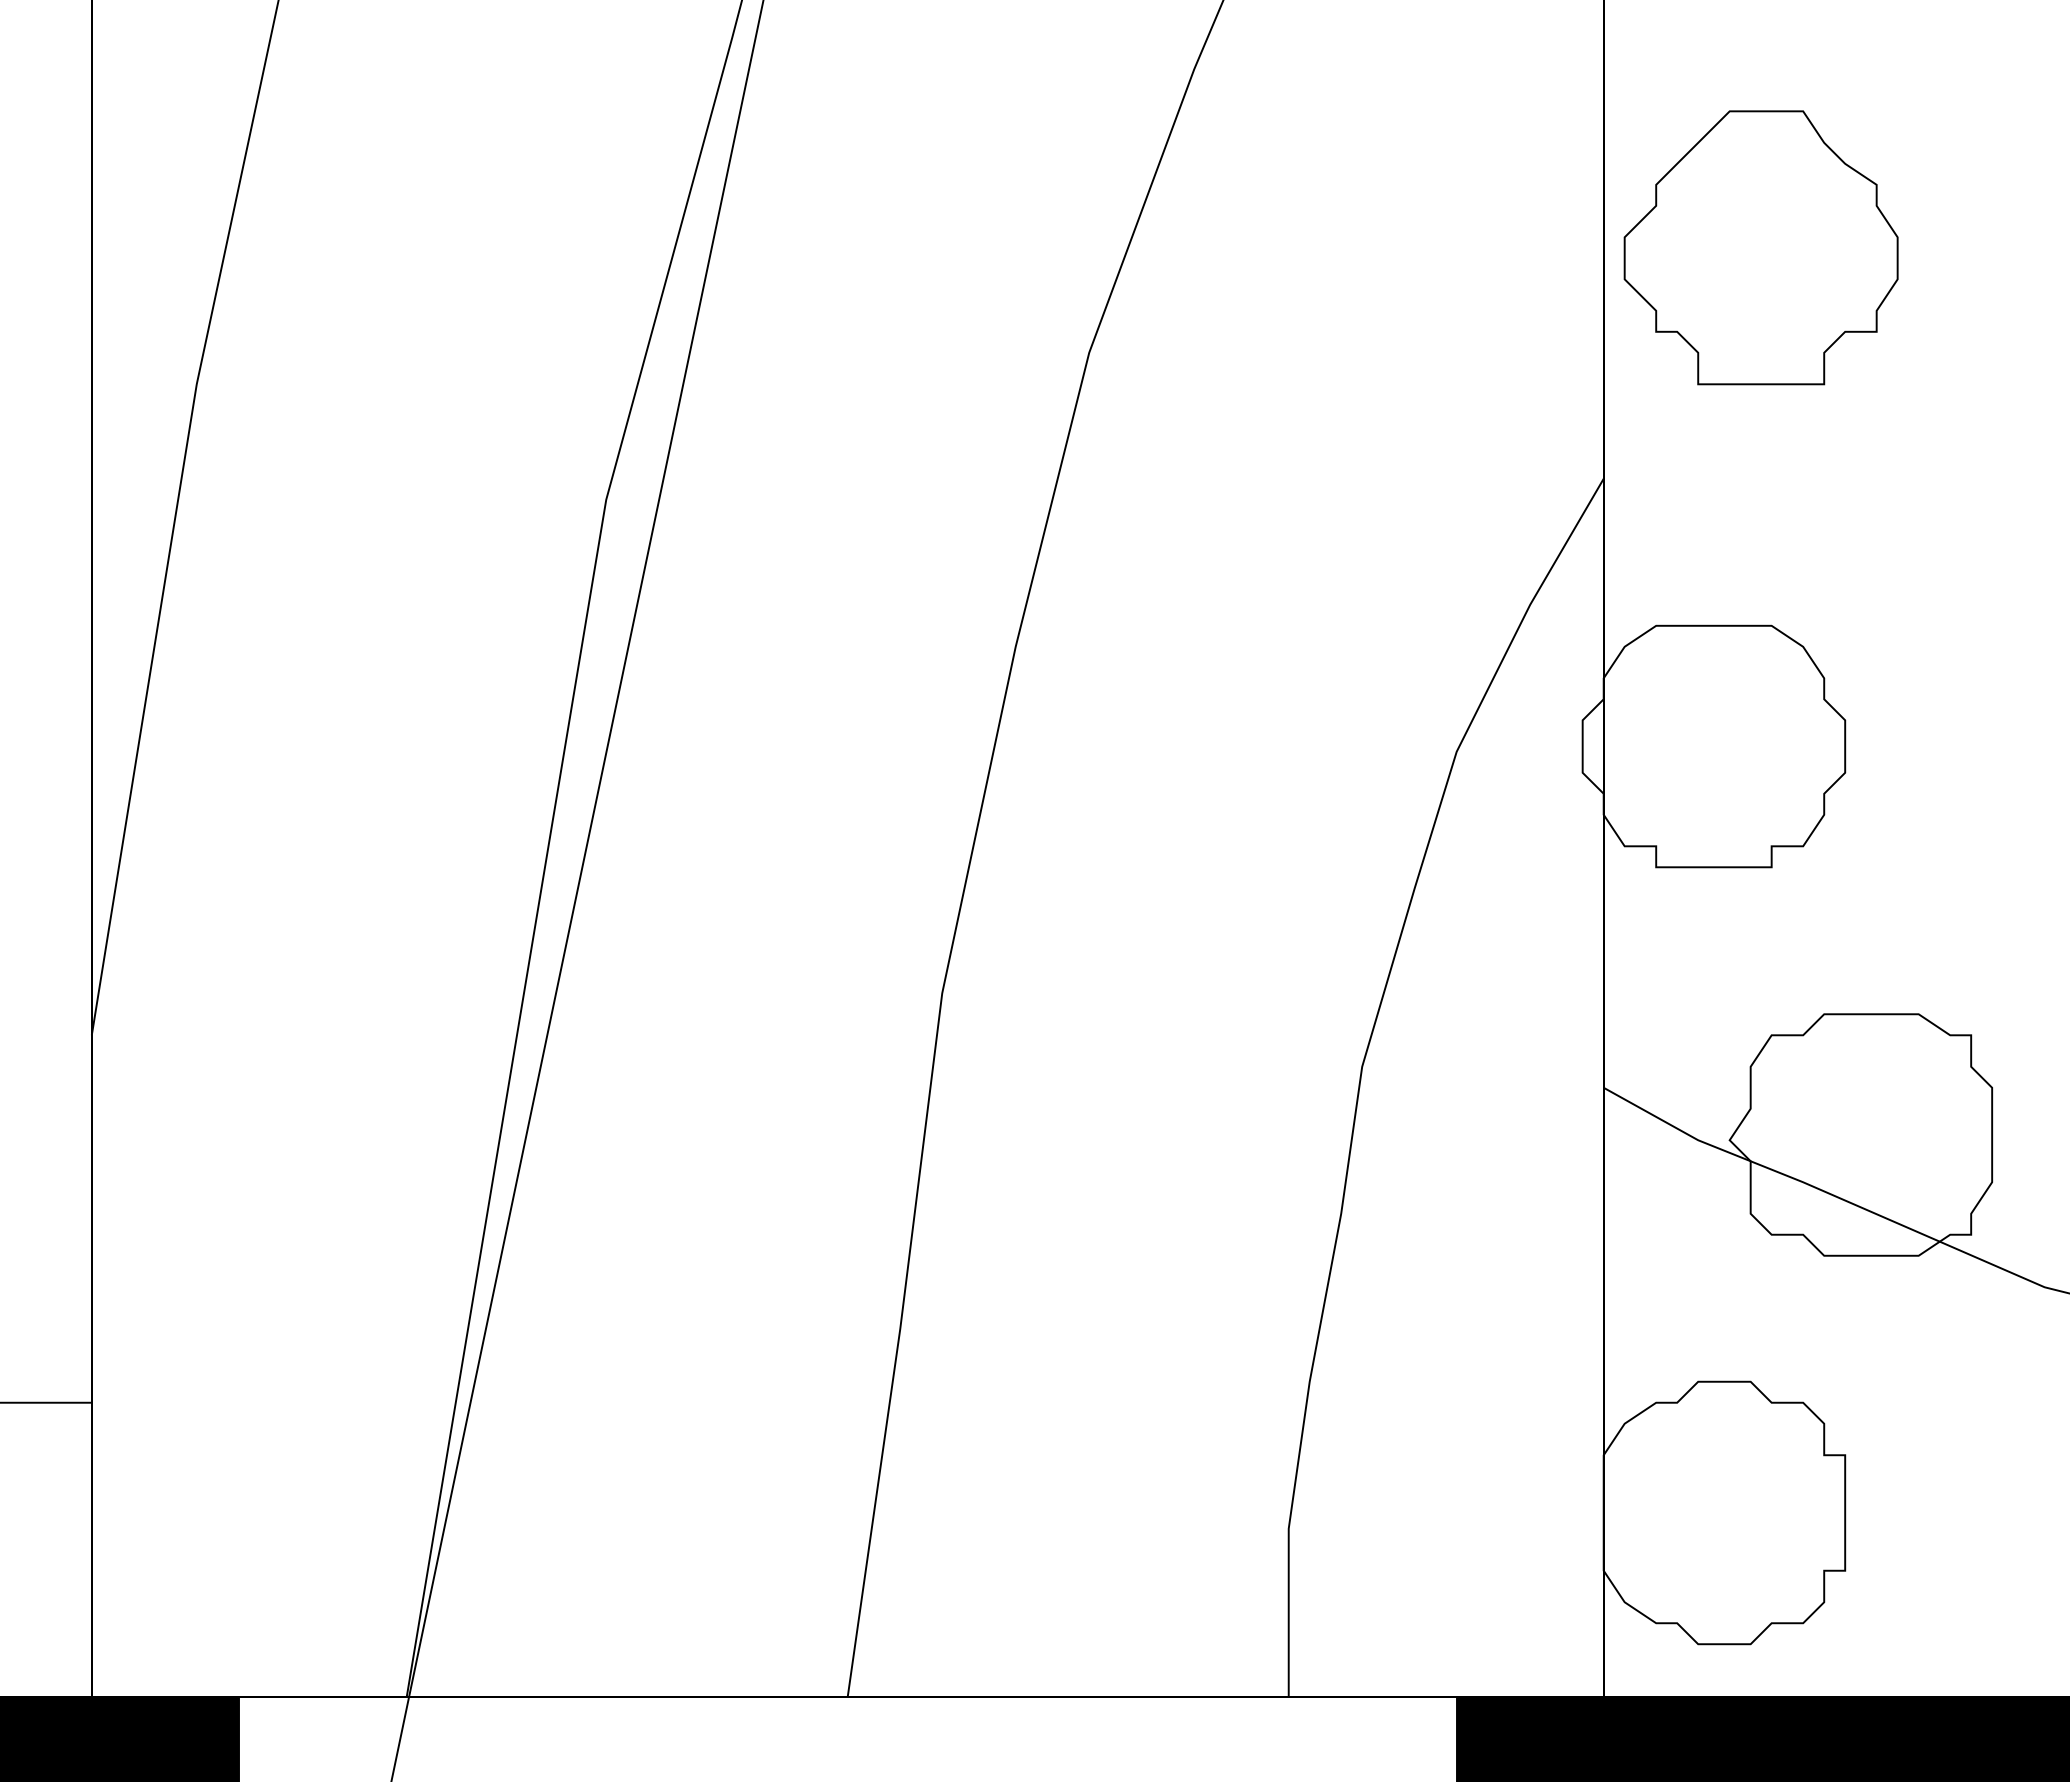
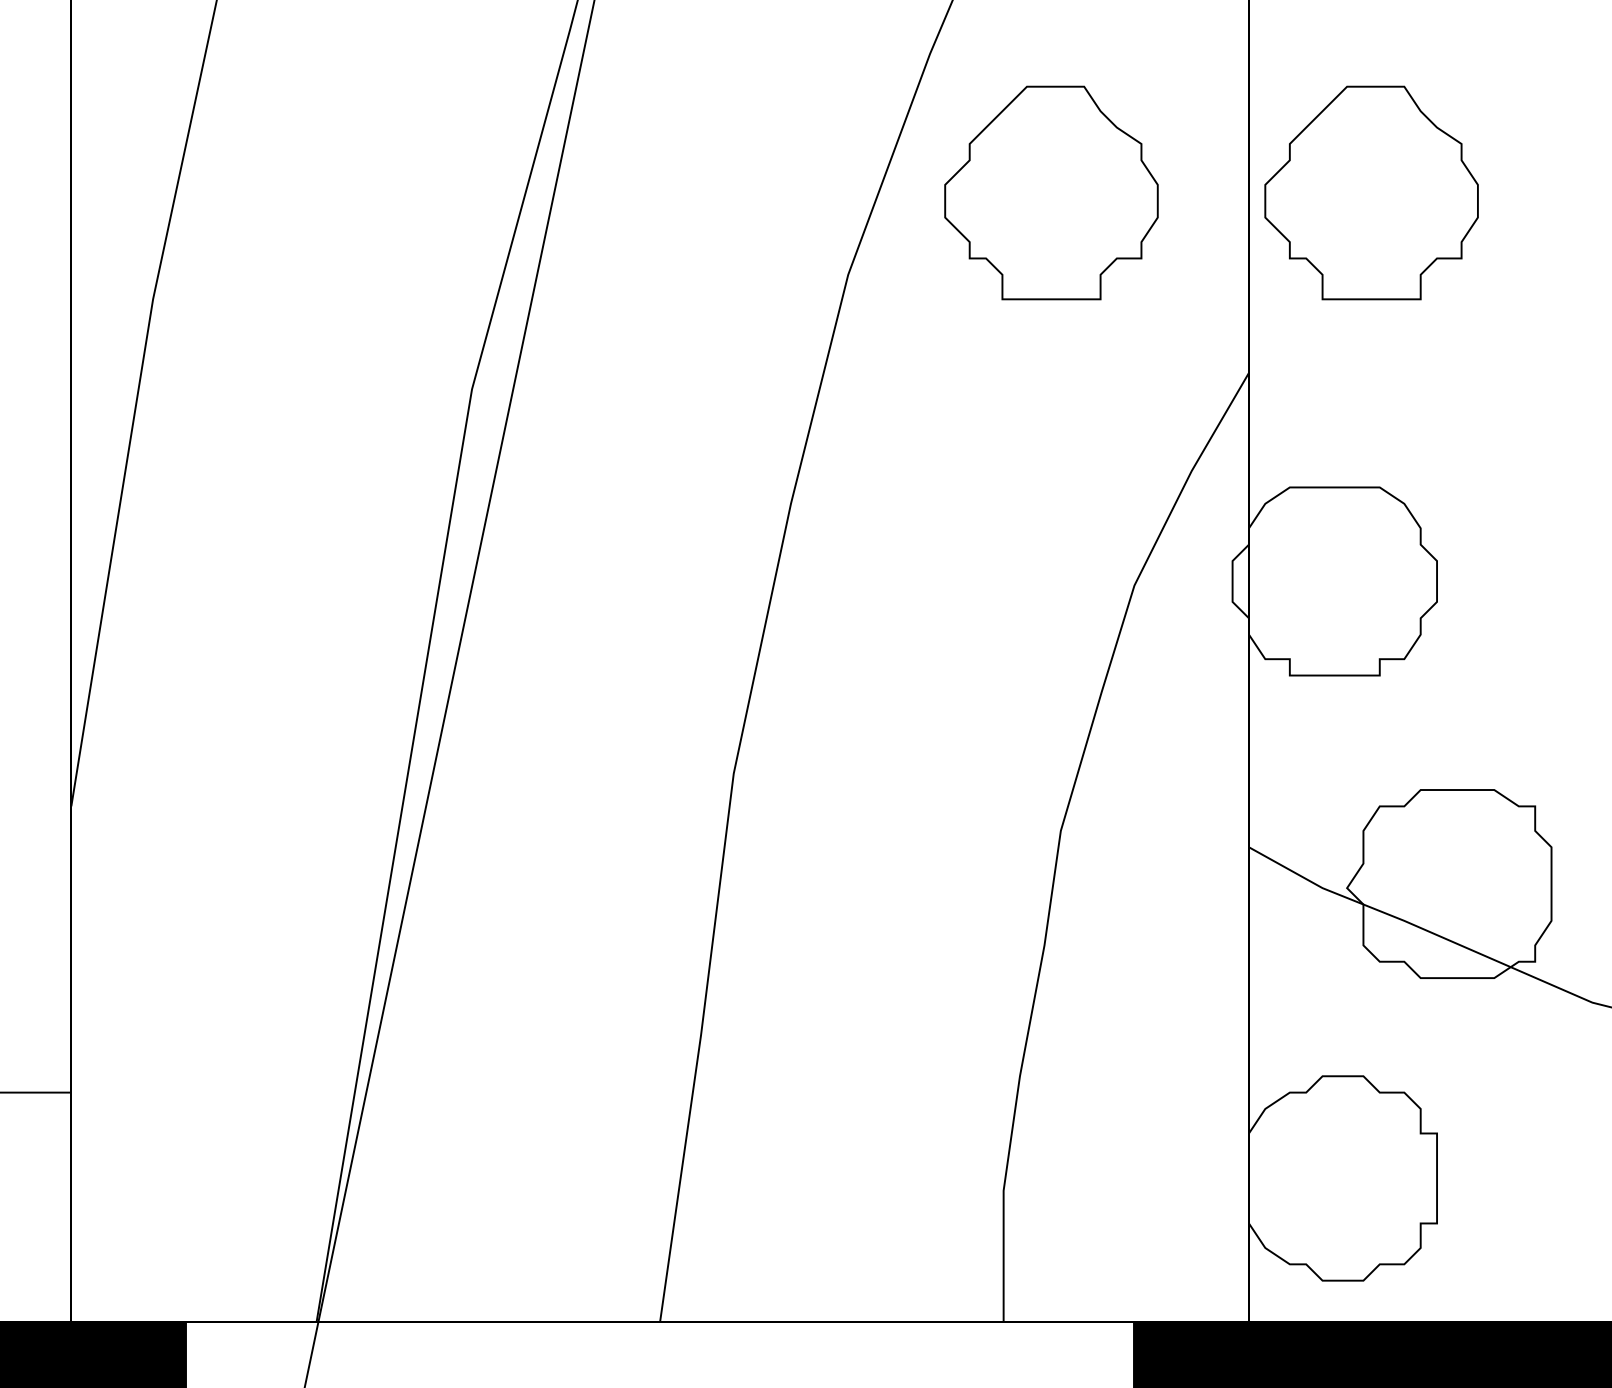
part: (1349, 247) -> (1050, 192), added

